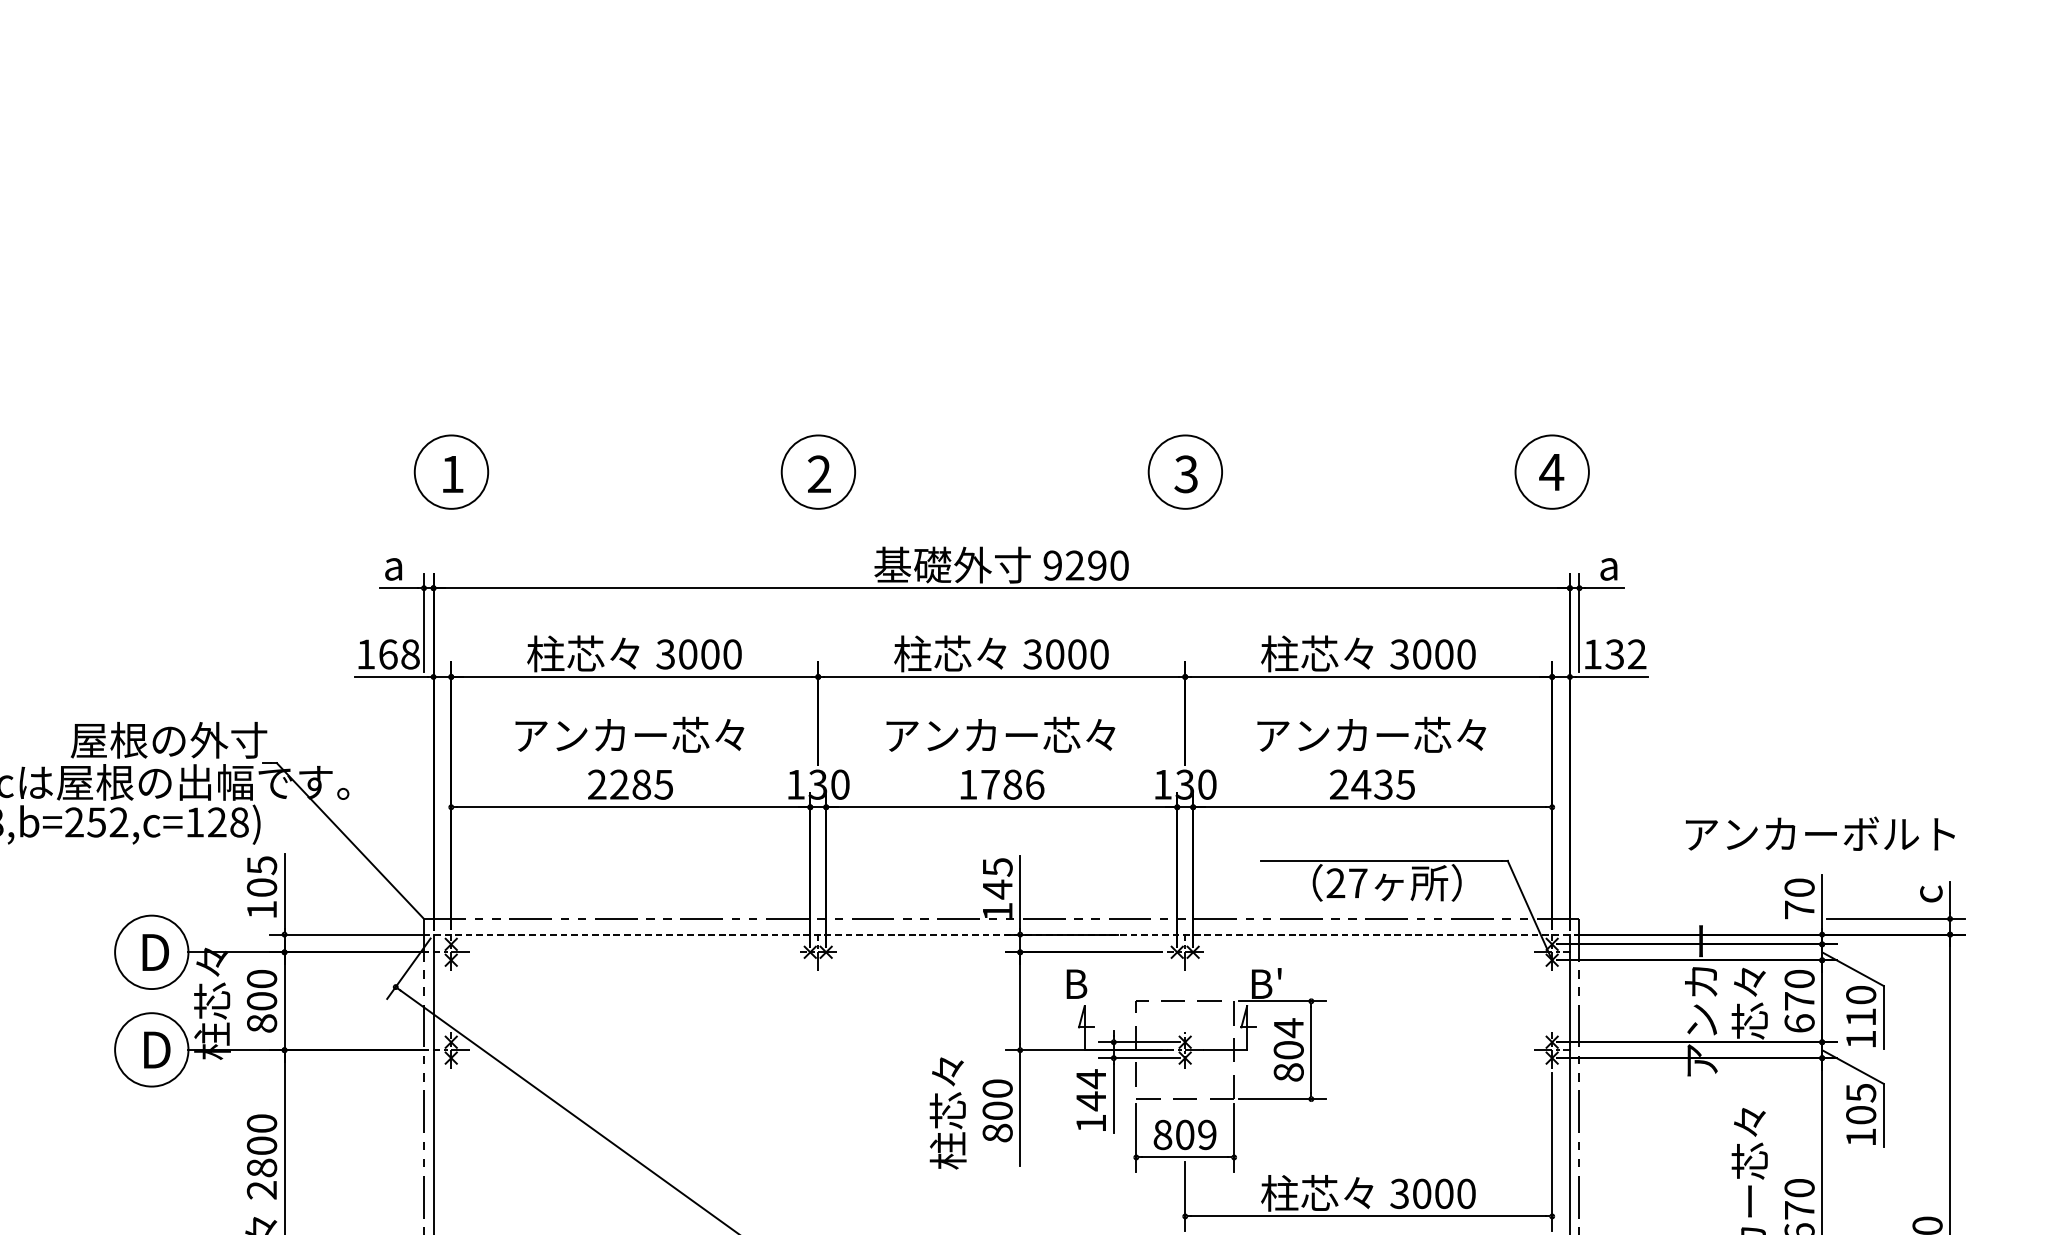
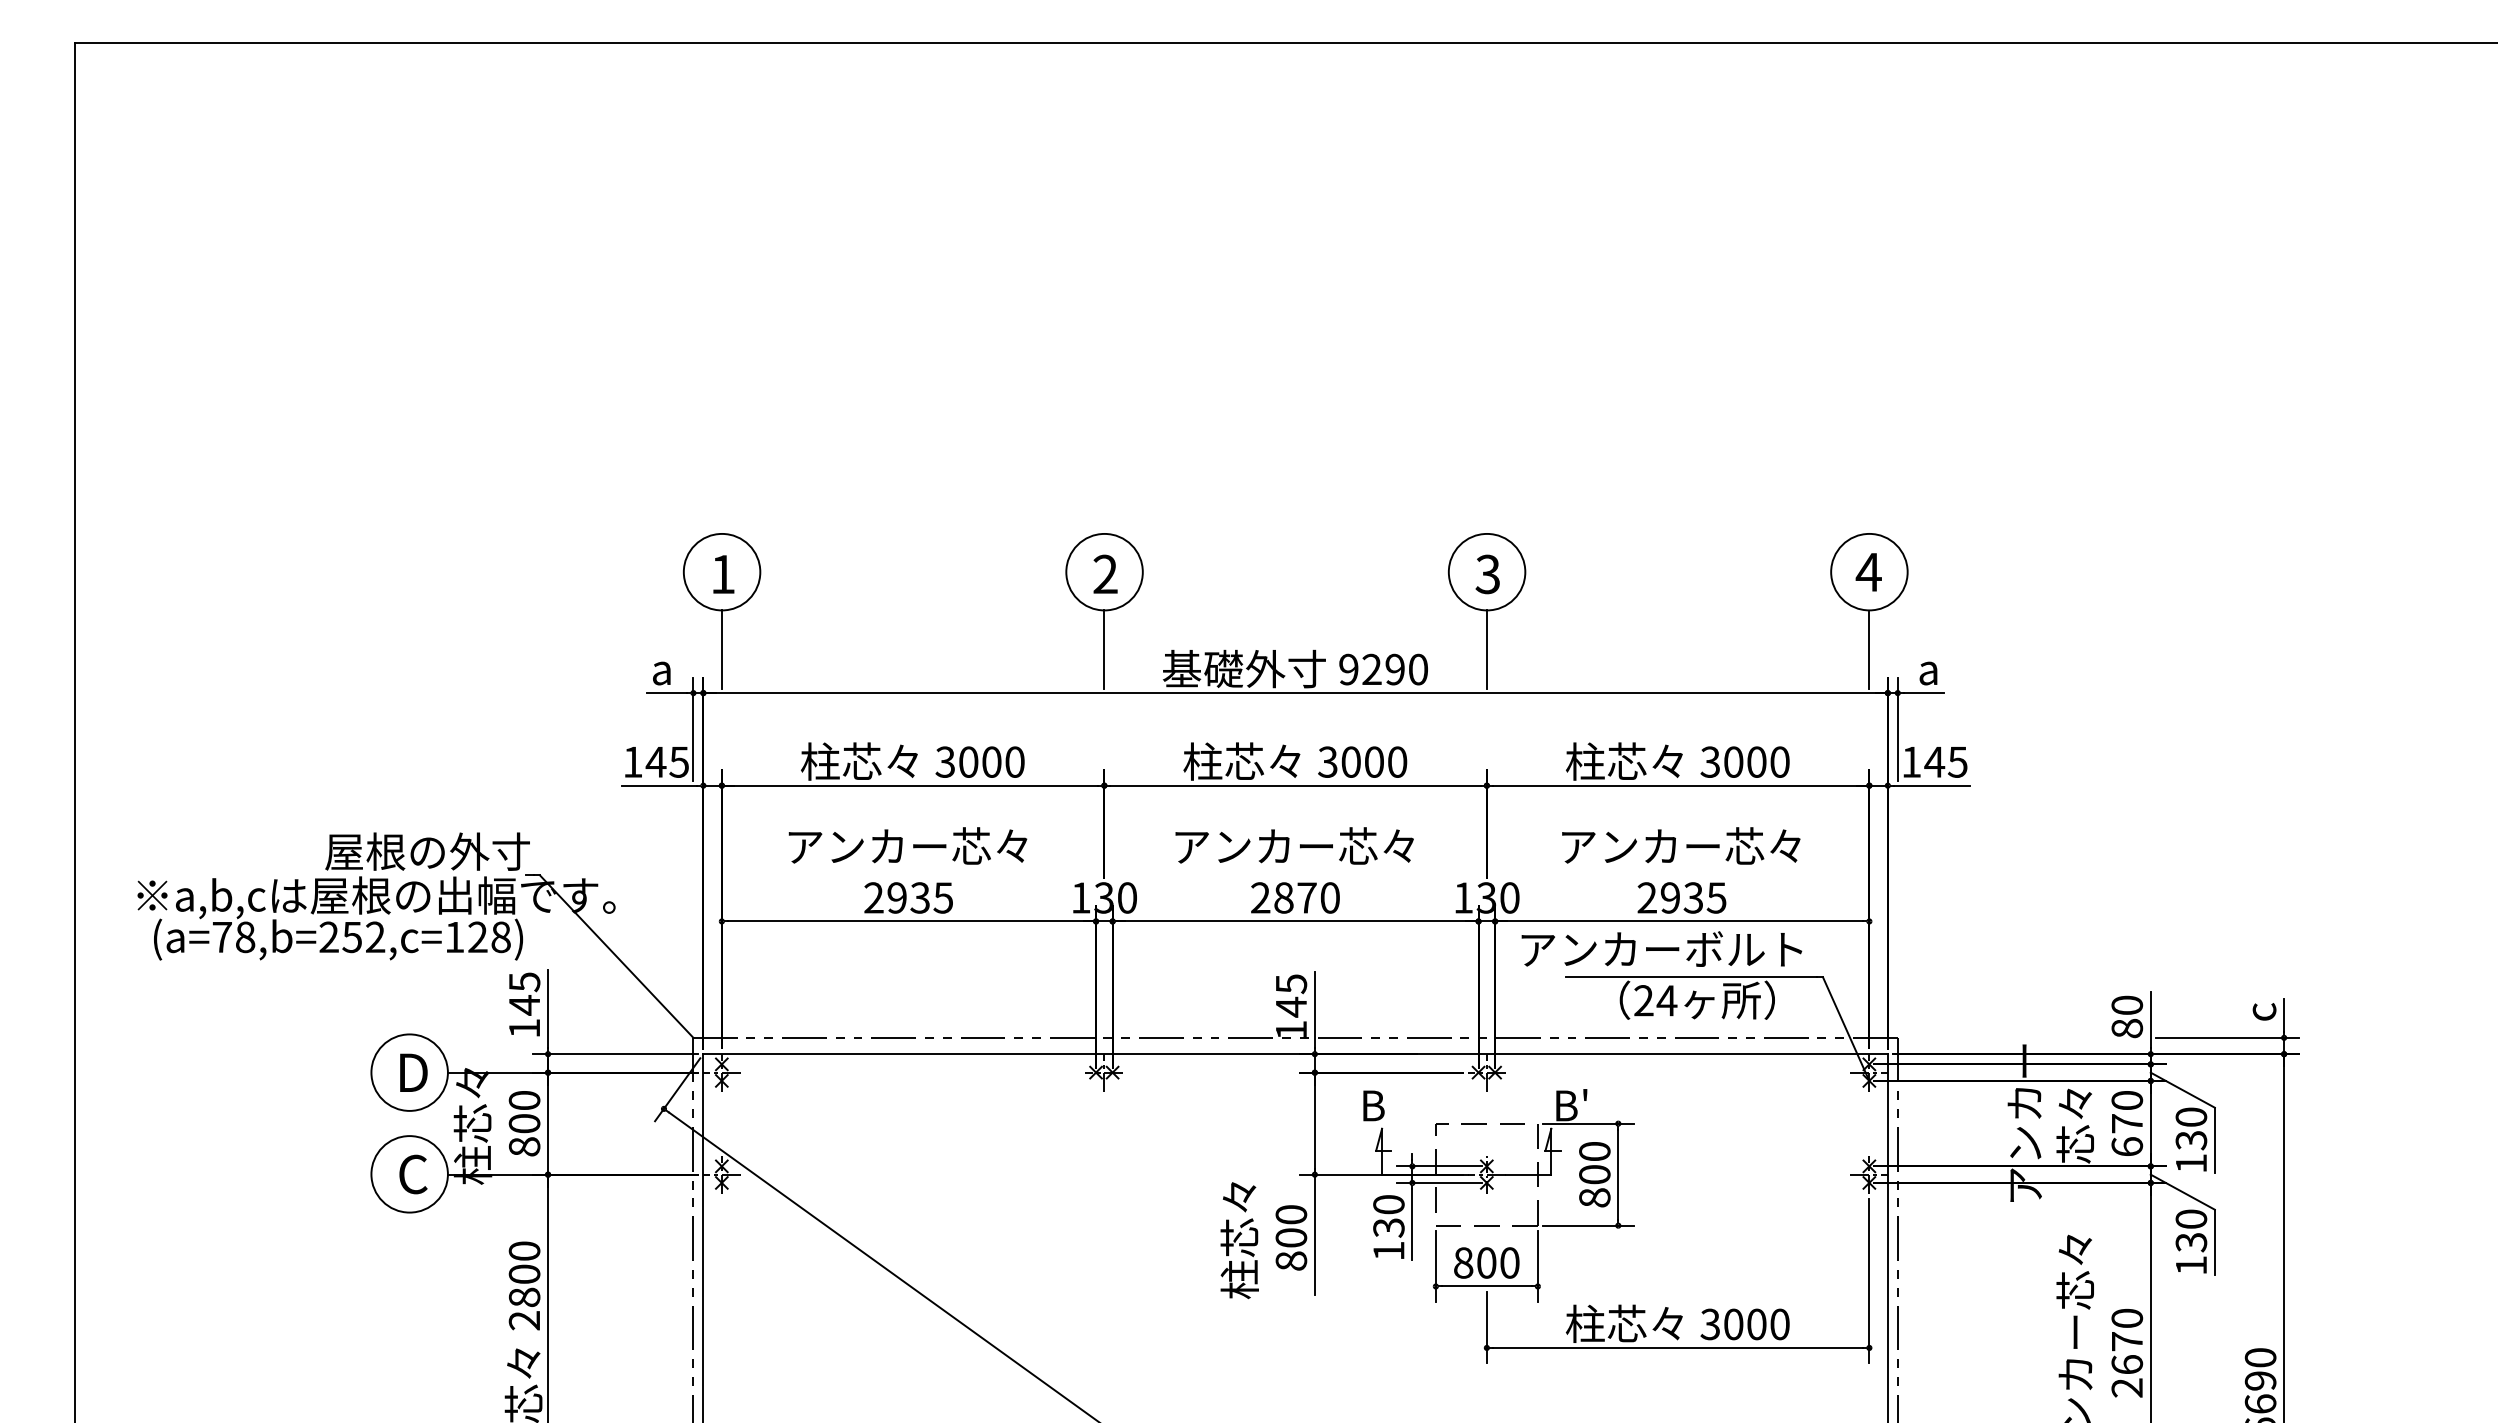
line: (450, 546) -> (721, 649), added
line: (818, 546) -> (1104, 649), added
line: (1184, 546) -> (1486, 649), added
line: (1552, 547) -> (1869, 650), added
text: (399, 653) -> (667, 761), 168 -> 145
text: (1625, 653) -> (1945, 761), 132 -> 145
text: (630, 784) -> (908, 897), 2285 -> 2935
text: (1001, 784) -> (1295, 897), 1786 -> 2870
text: (1360, 784) -> (1669, 897), 2435 -> 2935
text: (1819, 833) -> (1661, 948), moved
text: (1357, 883) -> (1666, 1000), 27 -> 24
text: (261, 887) -> (524, 1005), 105 -> 145
text: (1799, 909) -> (2127, 1028), 70 -> 80
line: (1001, 934) -> (1295, 1054), dashed -> solid
text: (1861, 1017) -> (2191, 1140), 110 -> 130
text: (1288, 1027) -> (1594, 1151), 804 -> 800
text: (156, 1050) -> (414, 1174), D -> C
text: (1090, 1090) -> (1388, 1216), 144 -> 130
text: (1861, 1103) -> (2191, 1230), 105 -> 130
text: (1206, 1134) -> (1509, 1262), 809 -> 800

